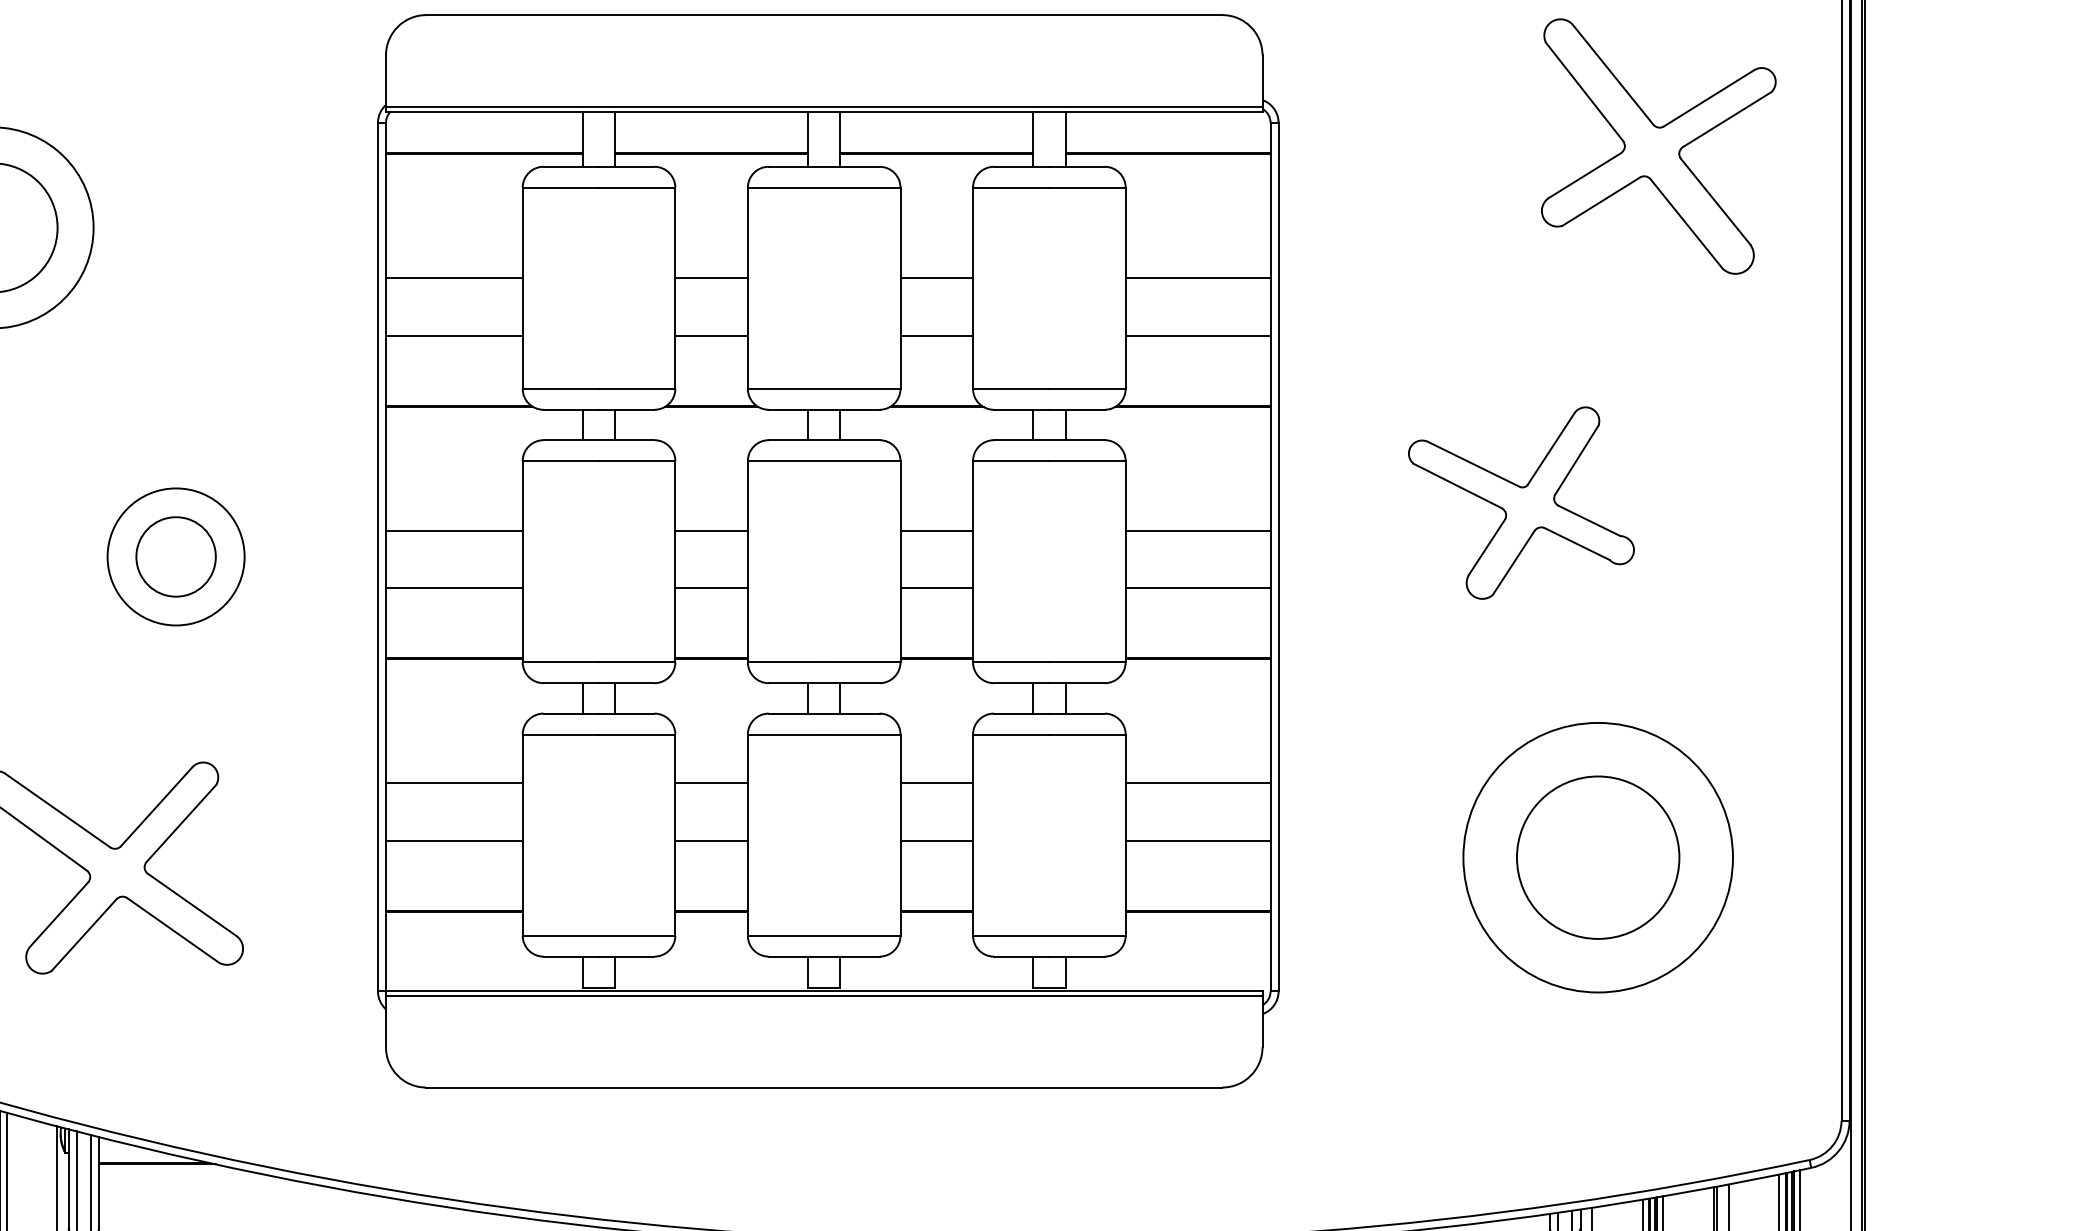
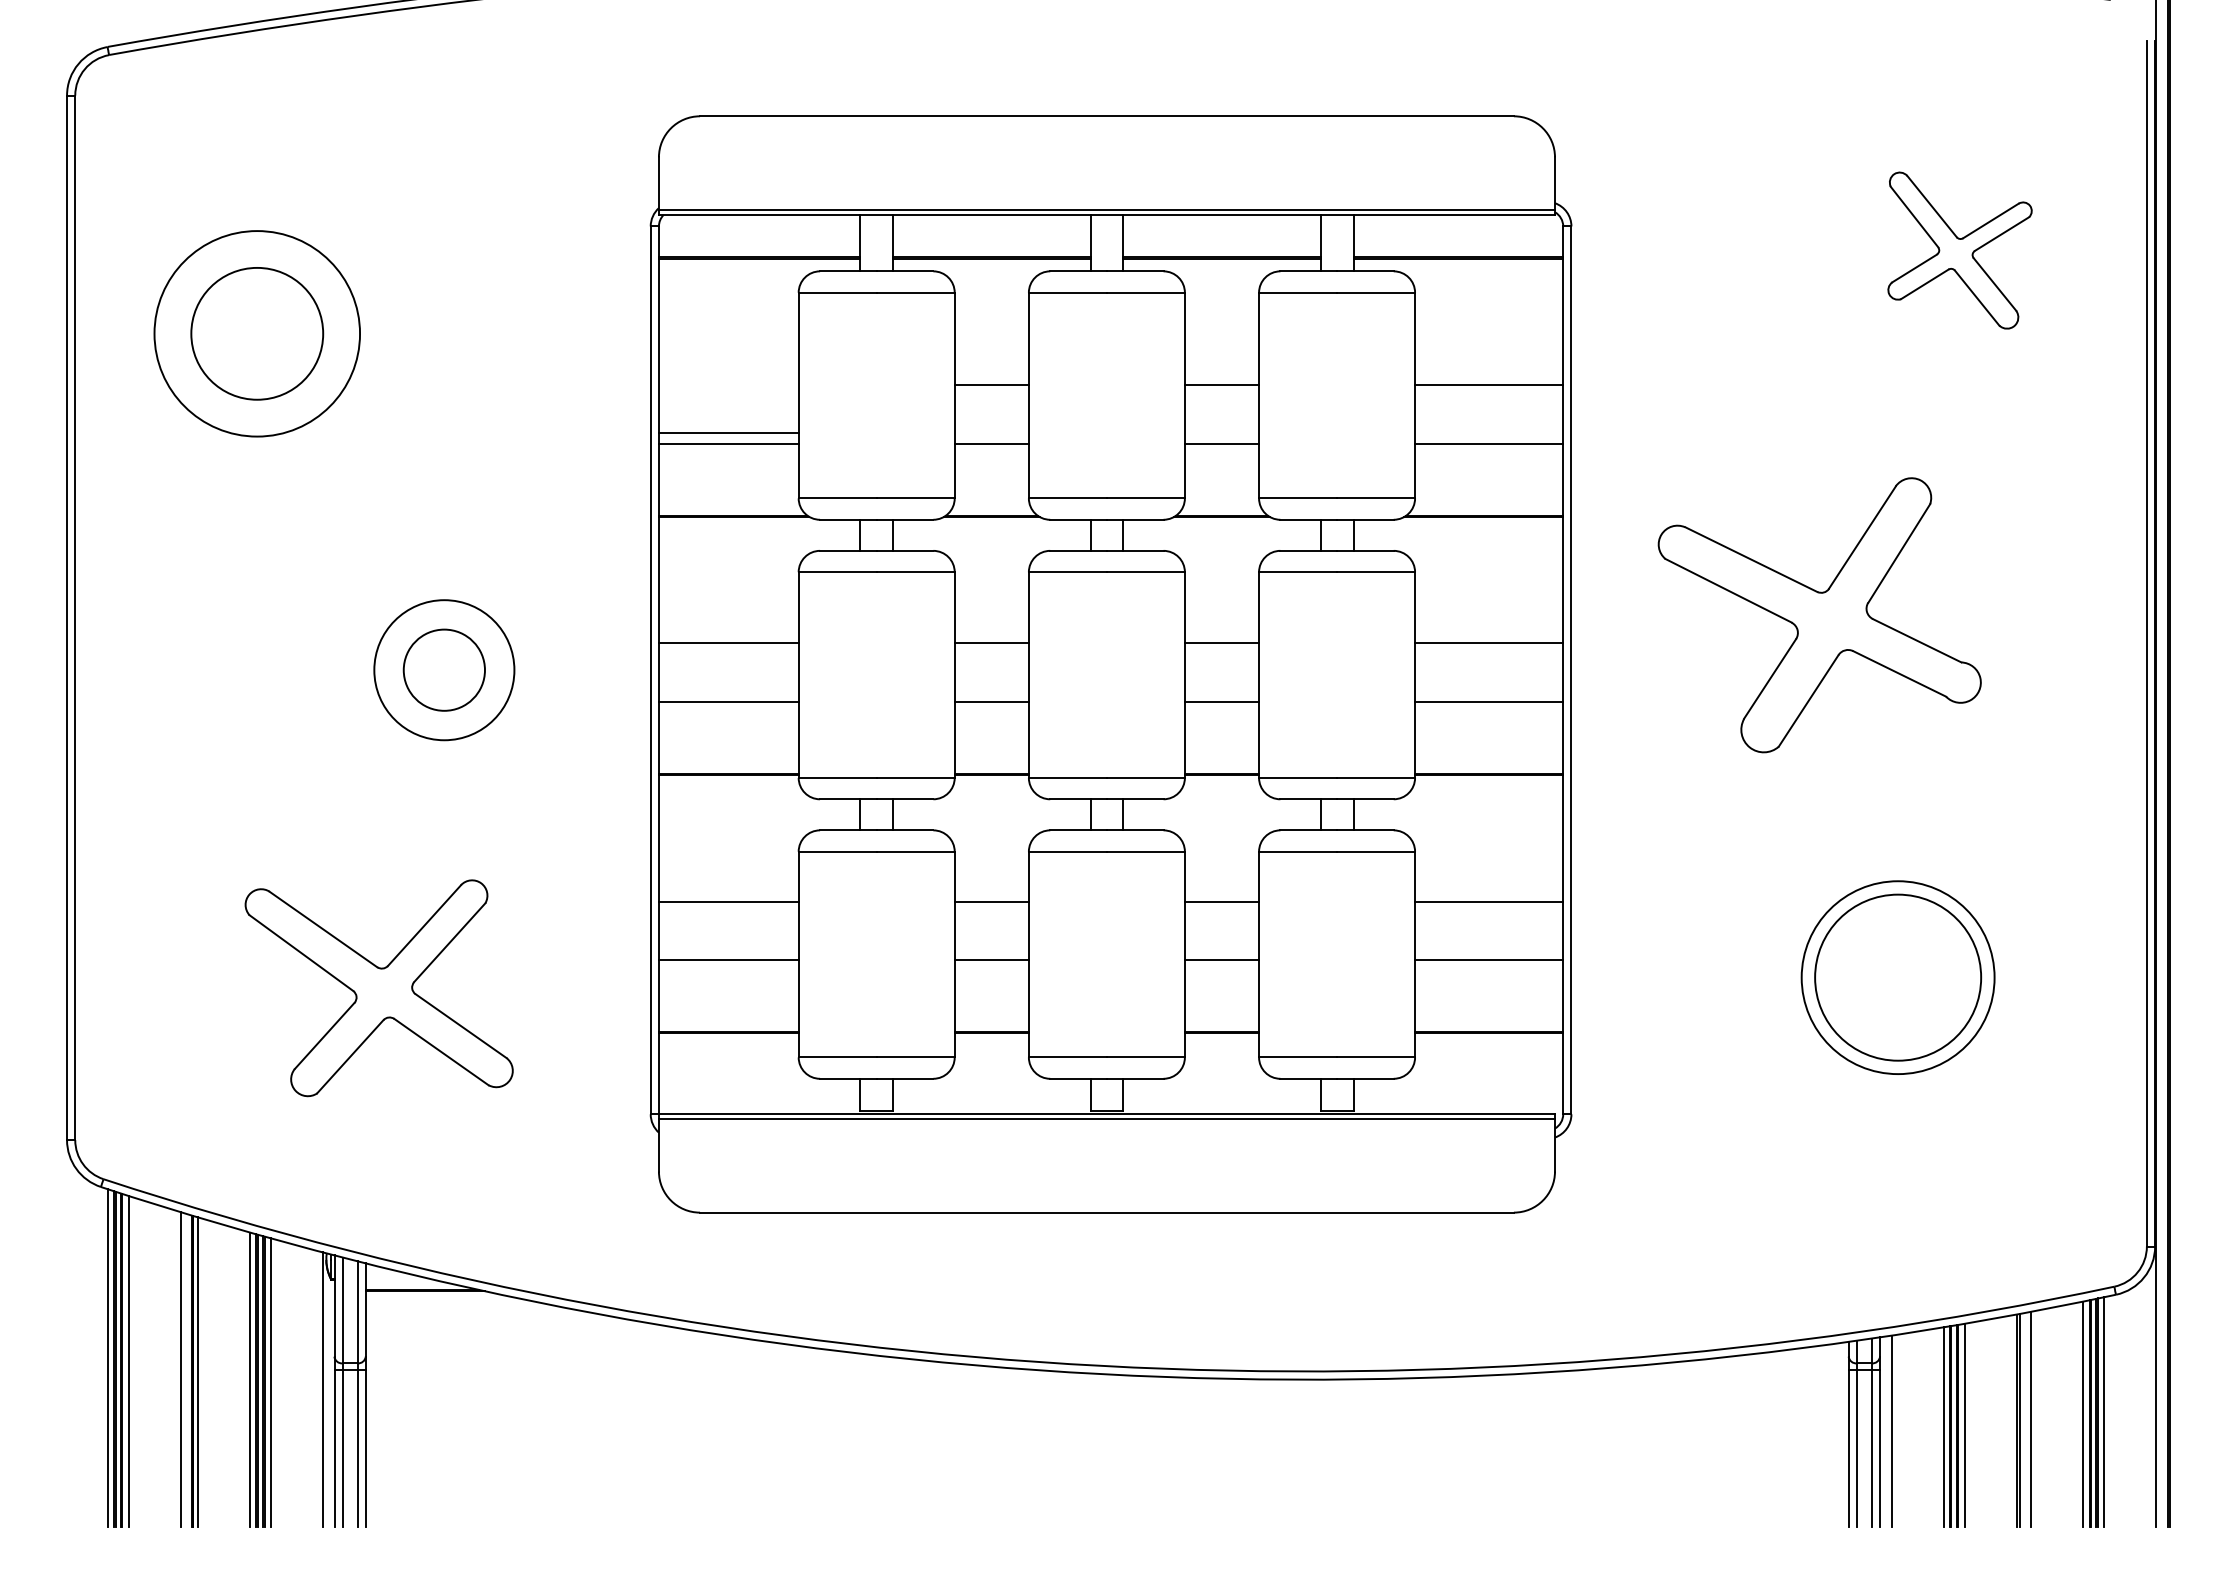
part: (1658, 146) -> (1959, 250), size x0.6
line: (454, 278) -> (728, 433), moved
part: (1521, 502) -> (1819, 614), size x1.4
circle: (1597, 857) -> (1897, 977), size x0.7

